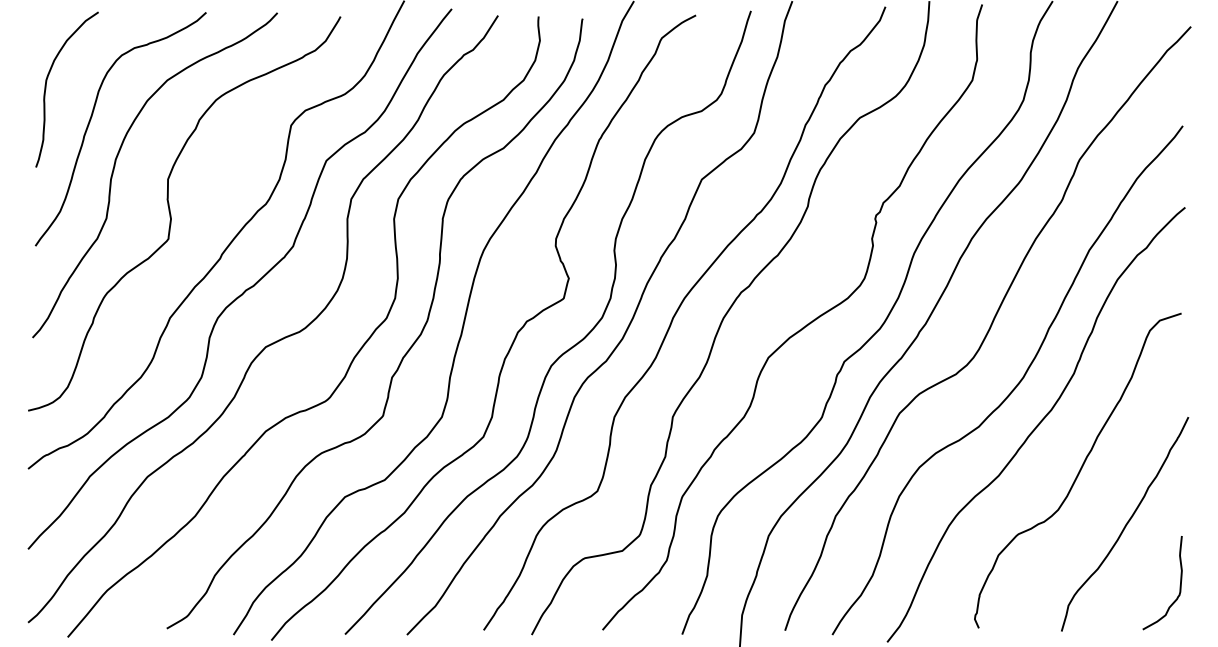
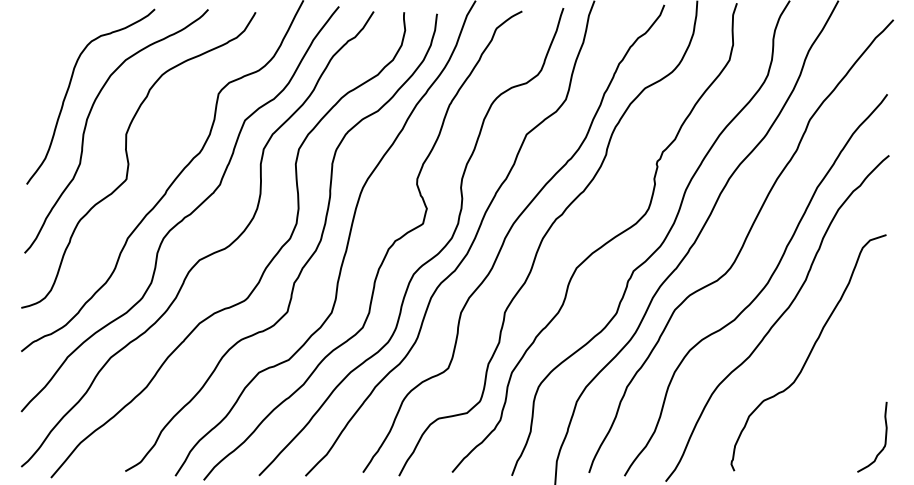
curve: (46, 89) -> (35, 66), removed
curve: (1125, 524) -> (844, 393), removed

